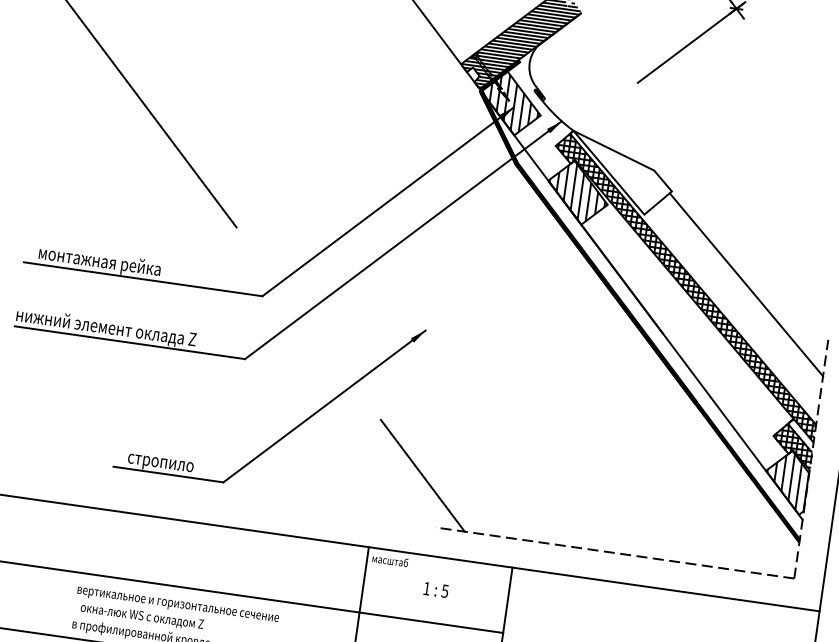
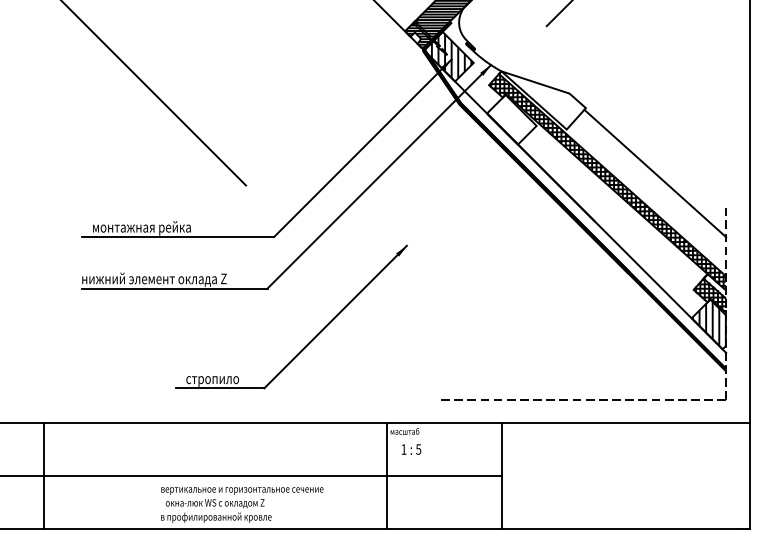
hatch: (577, 192) -> (511, 119), removed
line: (422, 475) -> (420, 360), removed
text: (436, 590) -> (411, 449), moved

